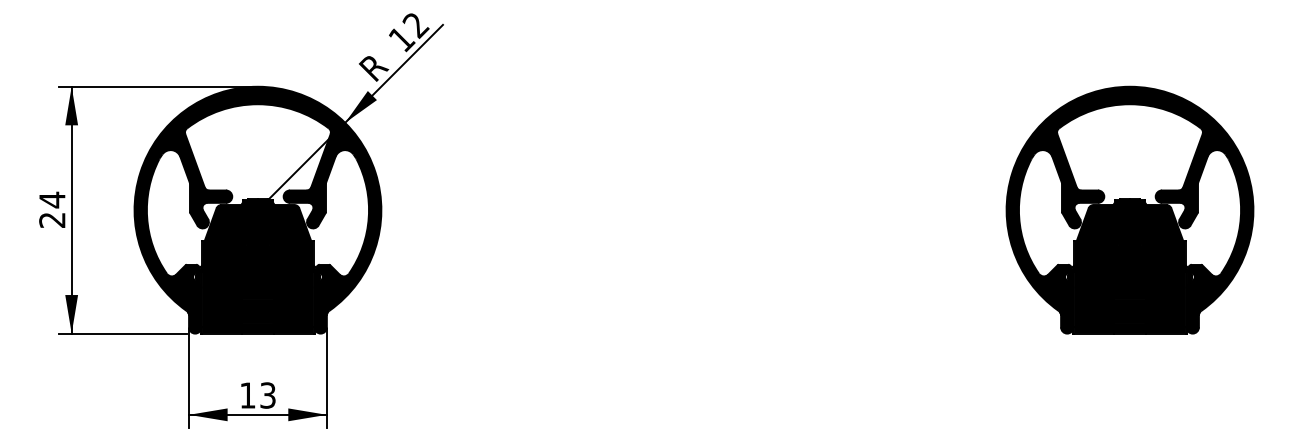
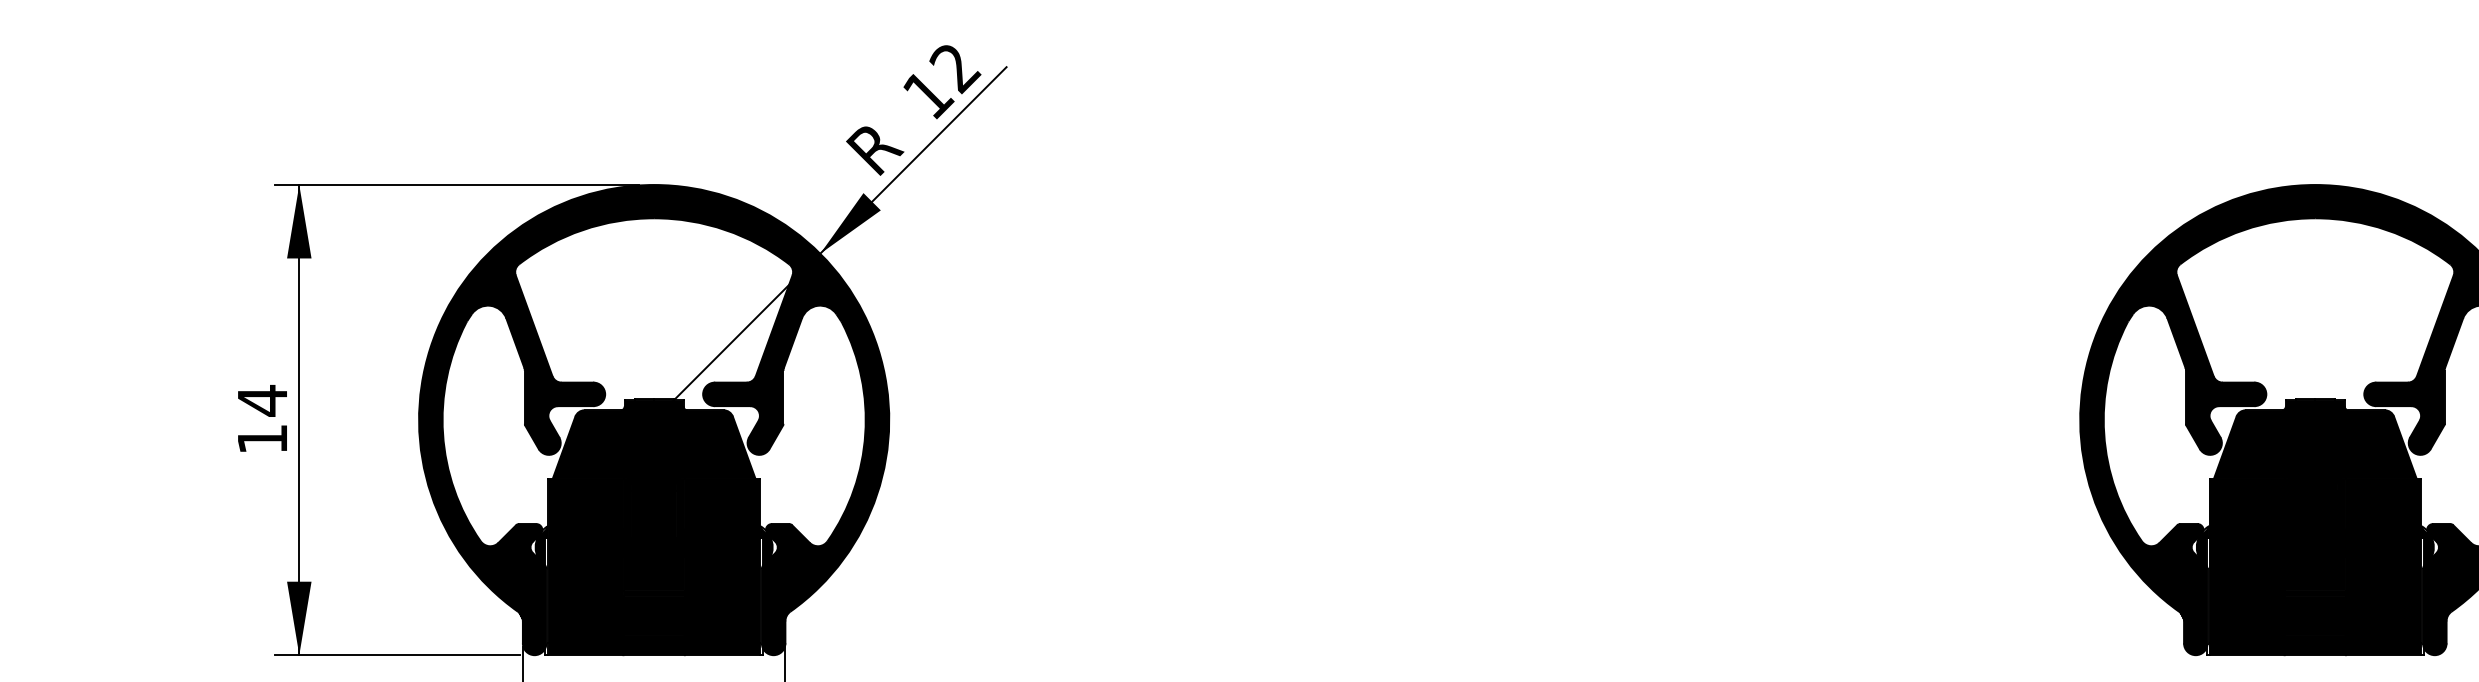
text: (52, 220) -> (262, 439), 24 -> 14

